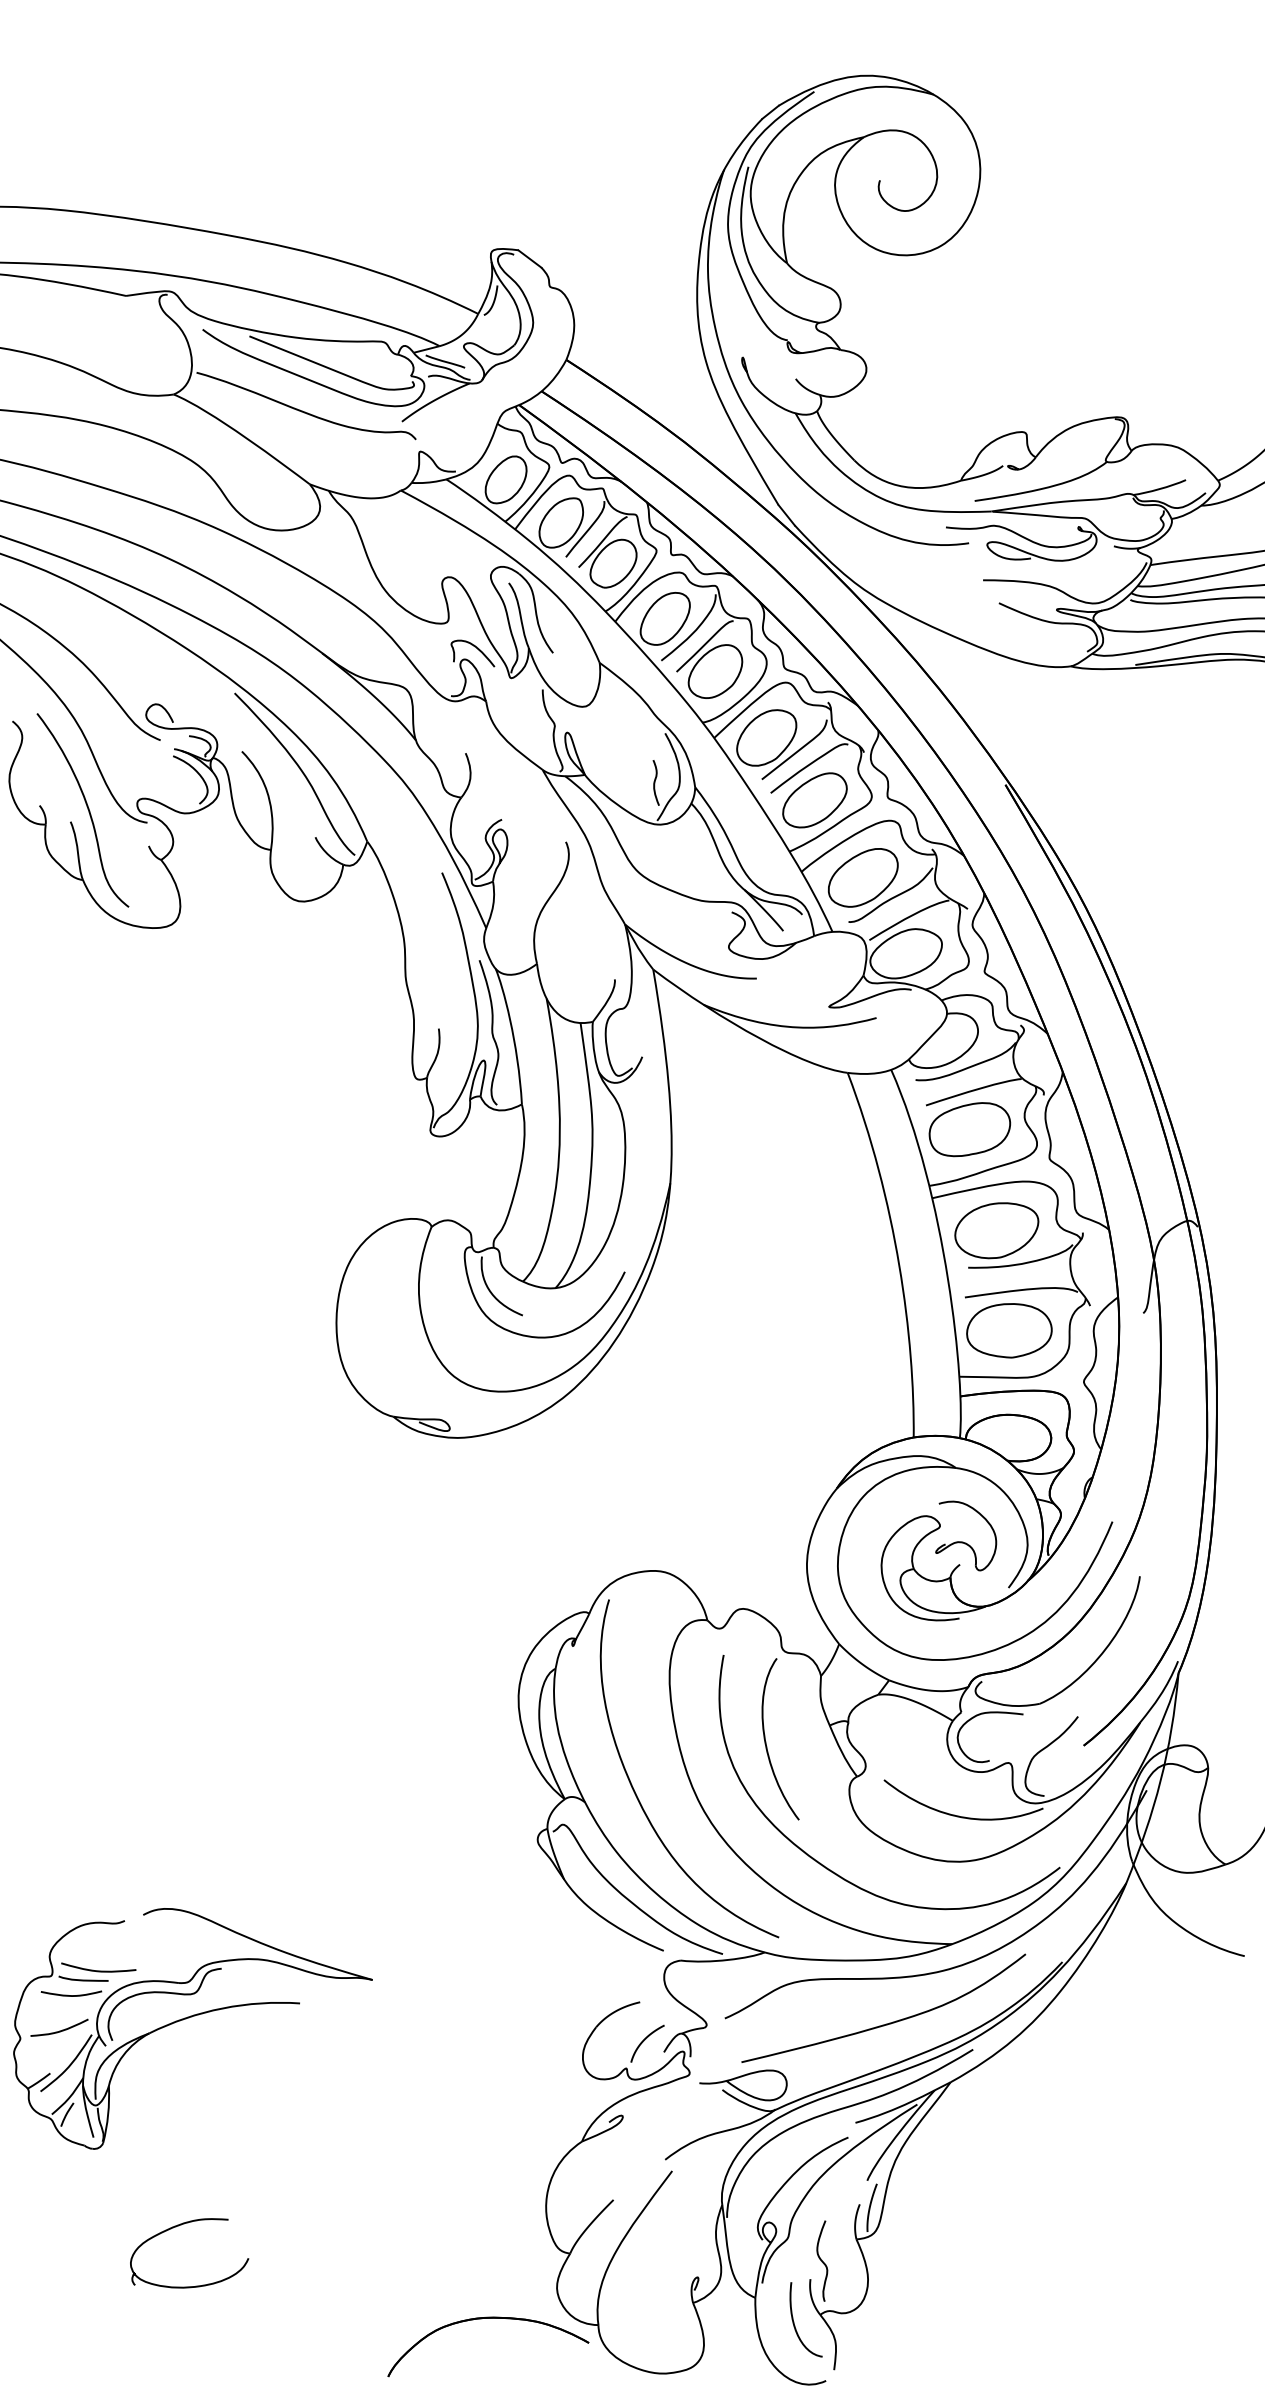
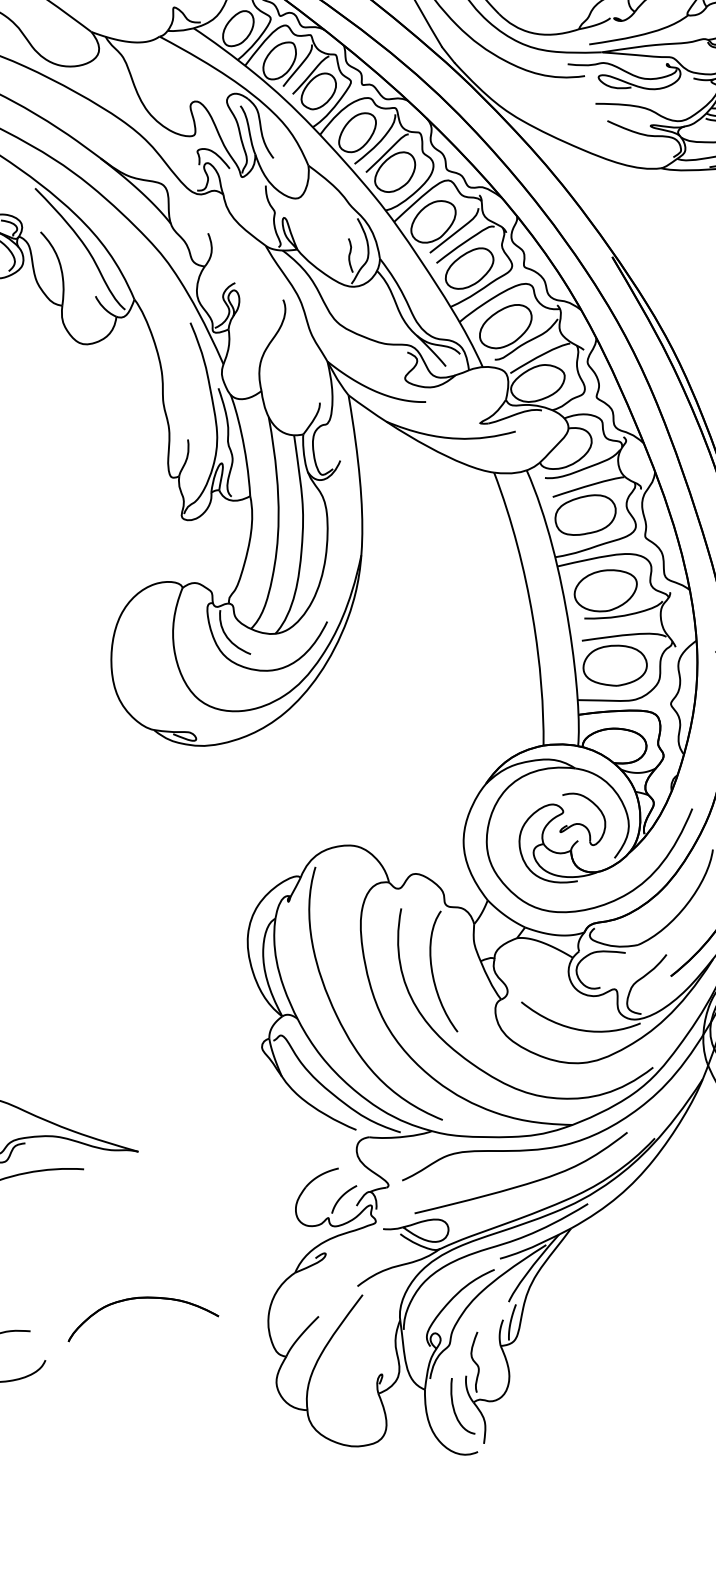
part: (481, 2319) -> (138, 1298), moved

